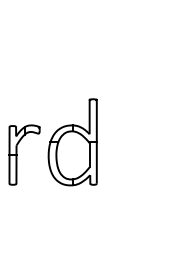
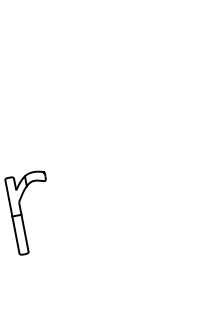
part: (72, 142) -> (91, 184), removed

